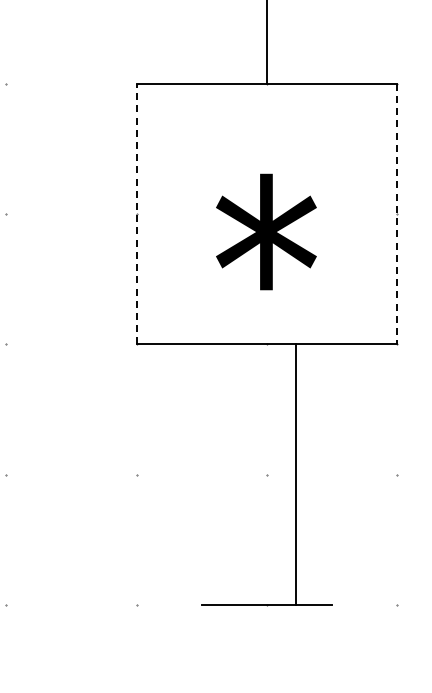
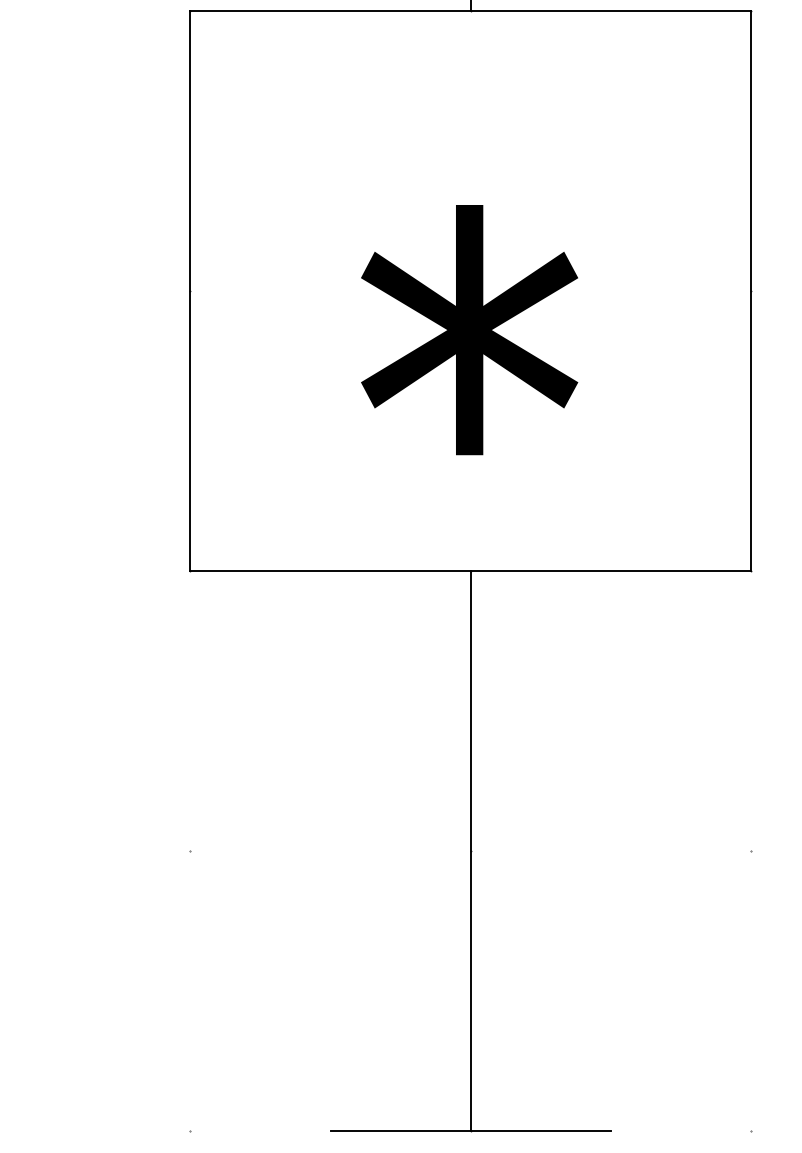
line: (136, 213) -> (190, 290), dashed -> solid
line: (397, 214) -> (751, 292), dashed -> solid
line: (295, 474) -> (469, 851), moved

